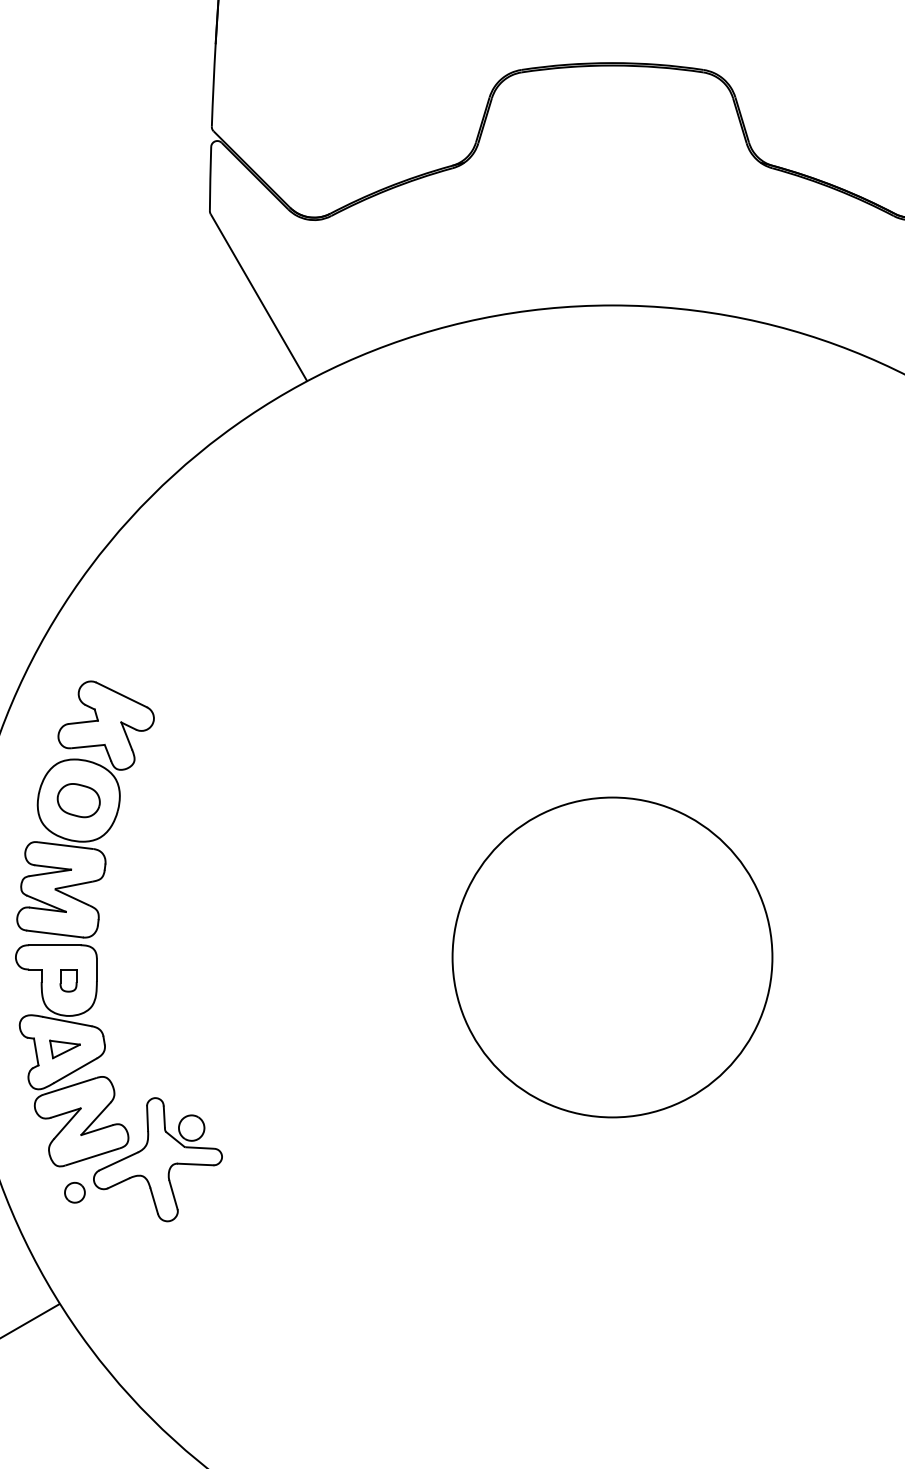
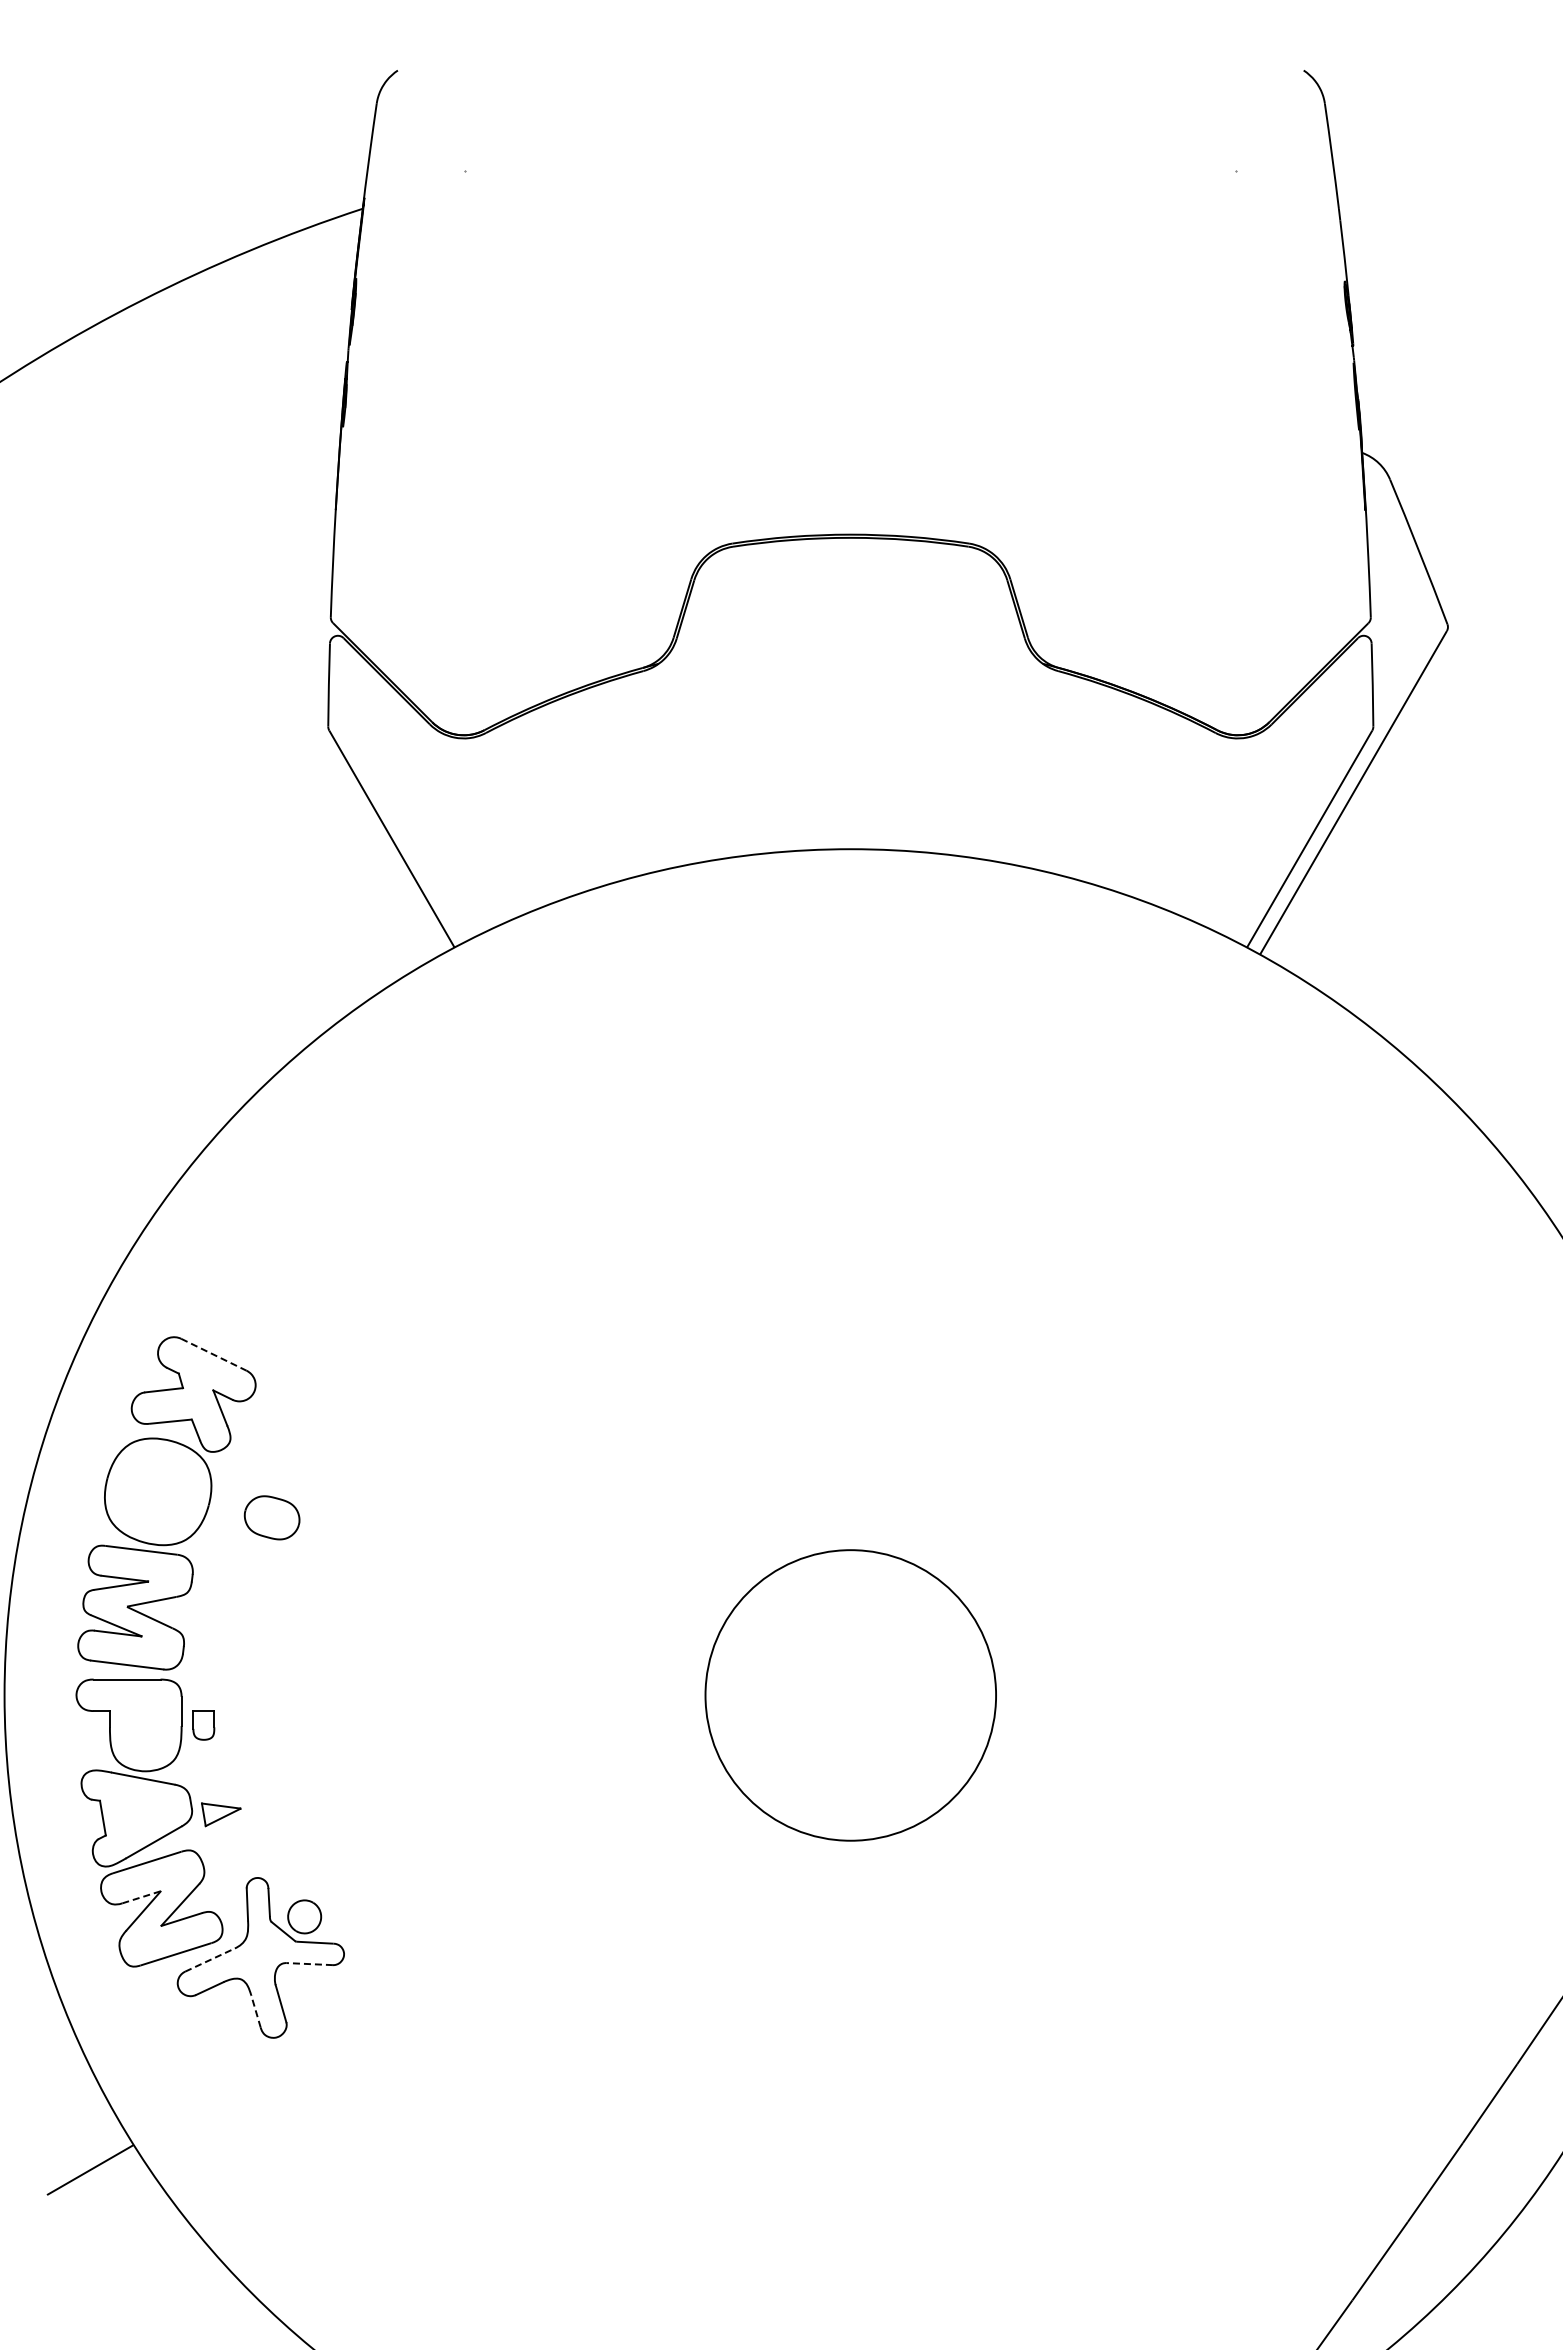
line: (122, 694) -> (214, 1354), solid -> dashed
part: (78, 800) -> (271, 1517), moved
circle: (612, 957) -> (850, 1695), size x0.7
part: (68, 980) -> (203, 1725), moved
part: (65, 1049) -> (221, 1814), moved
line: (65, 1113) -> (141, 1897), solid -> dashed
line: (119, 1160) -> (210, 1959), solid -> dashed
line: (195, 1164) -> (309, 1964), solid -> dashed
part: (74, 1192) -> (152, 2000), removed
line: (153, 1201) -> (255, 2011), solid -> dashed

